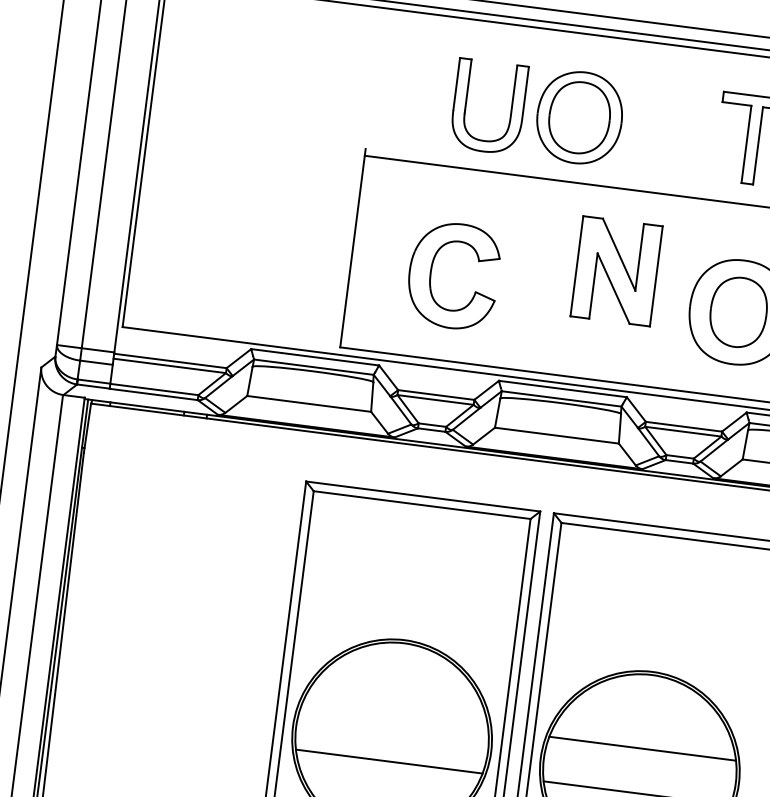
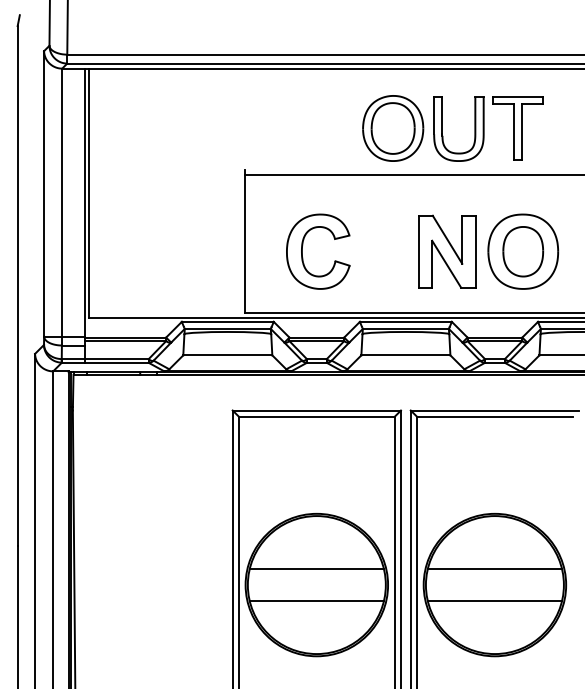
part: (466, 103) -> (442, 128), moved
part: (617, 271) -> (447, 251), moved
line: (394, 717) -> (316, 569), added

